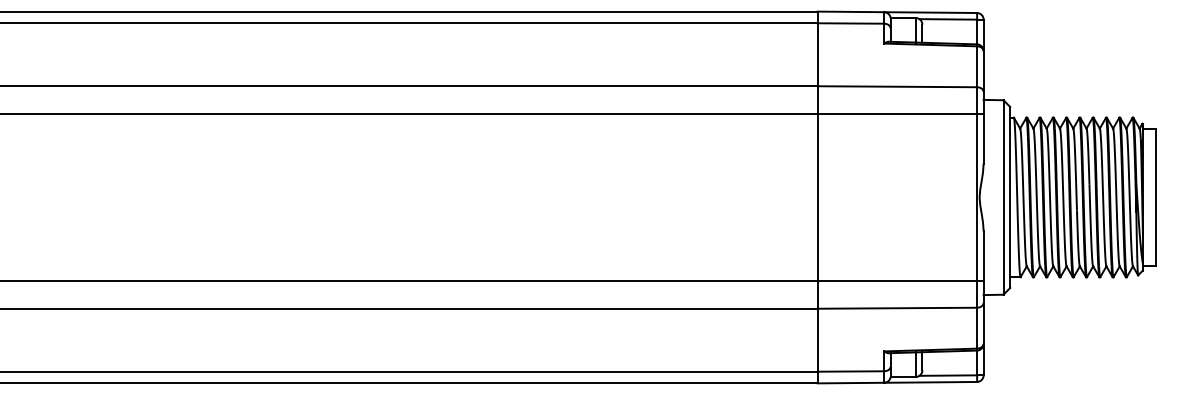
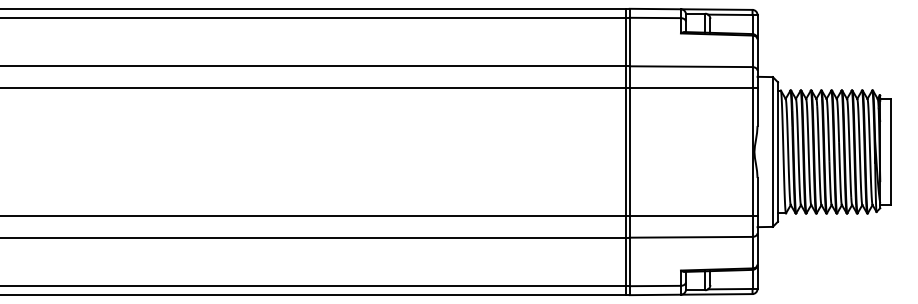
line: (813, 197) -> (626, 152), added

